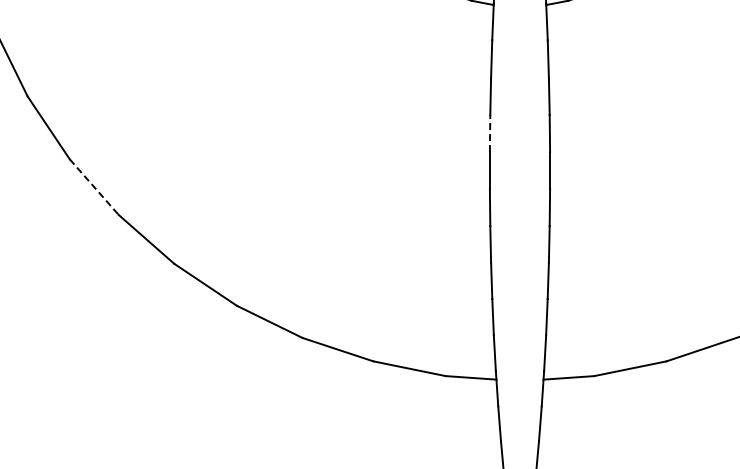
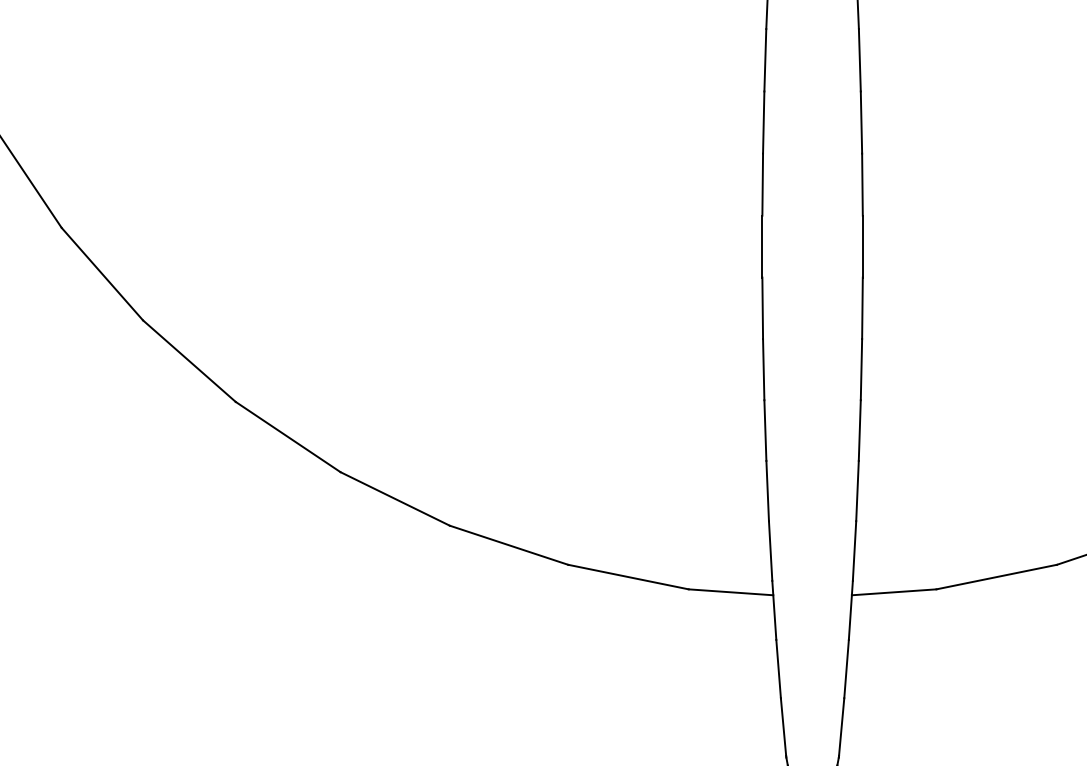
line: (490, 133) -> (763, 184), dashed -> solid
line: (94, 187) -> (102, 274), dashed -> solid

